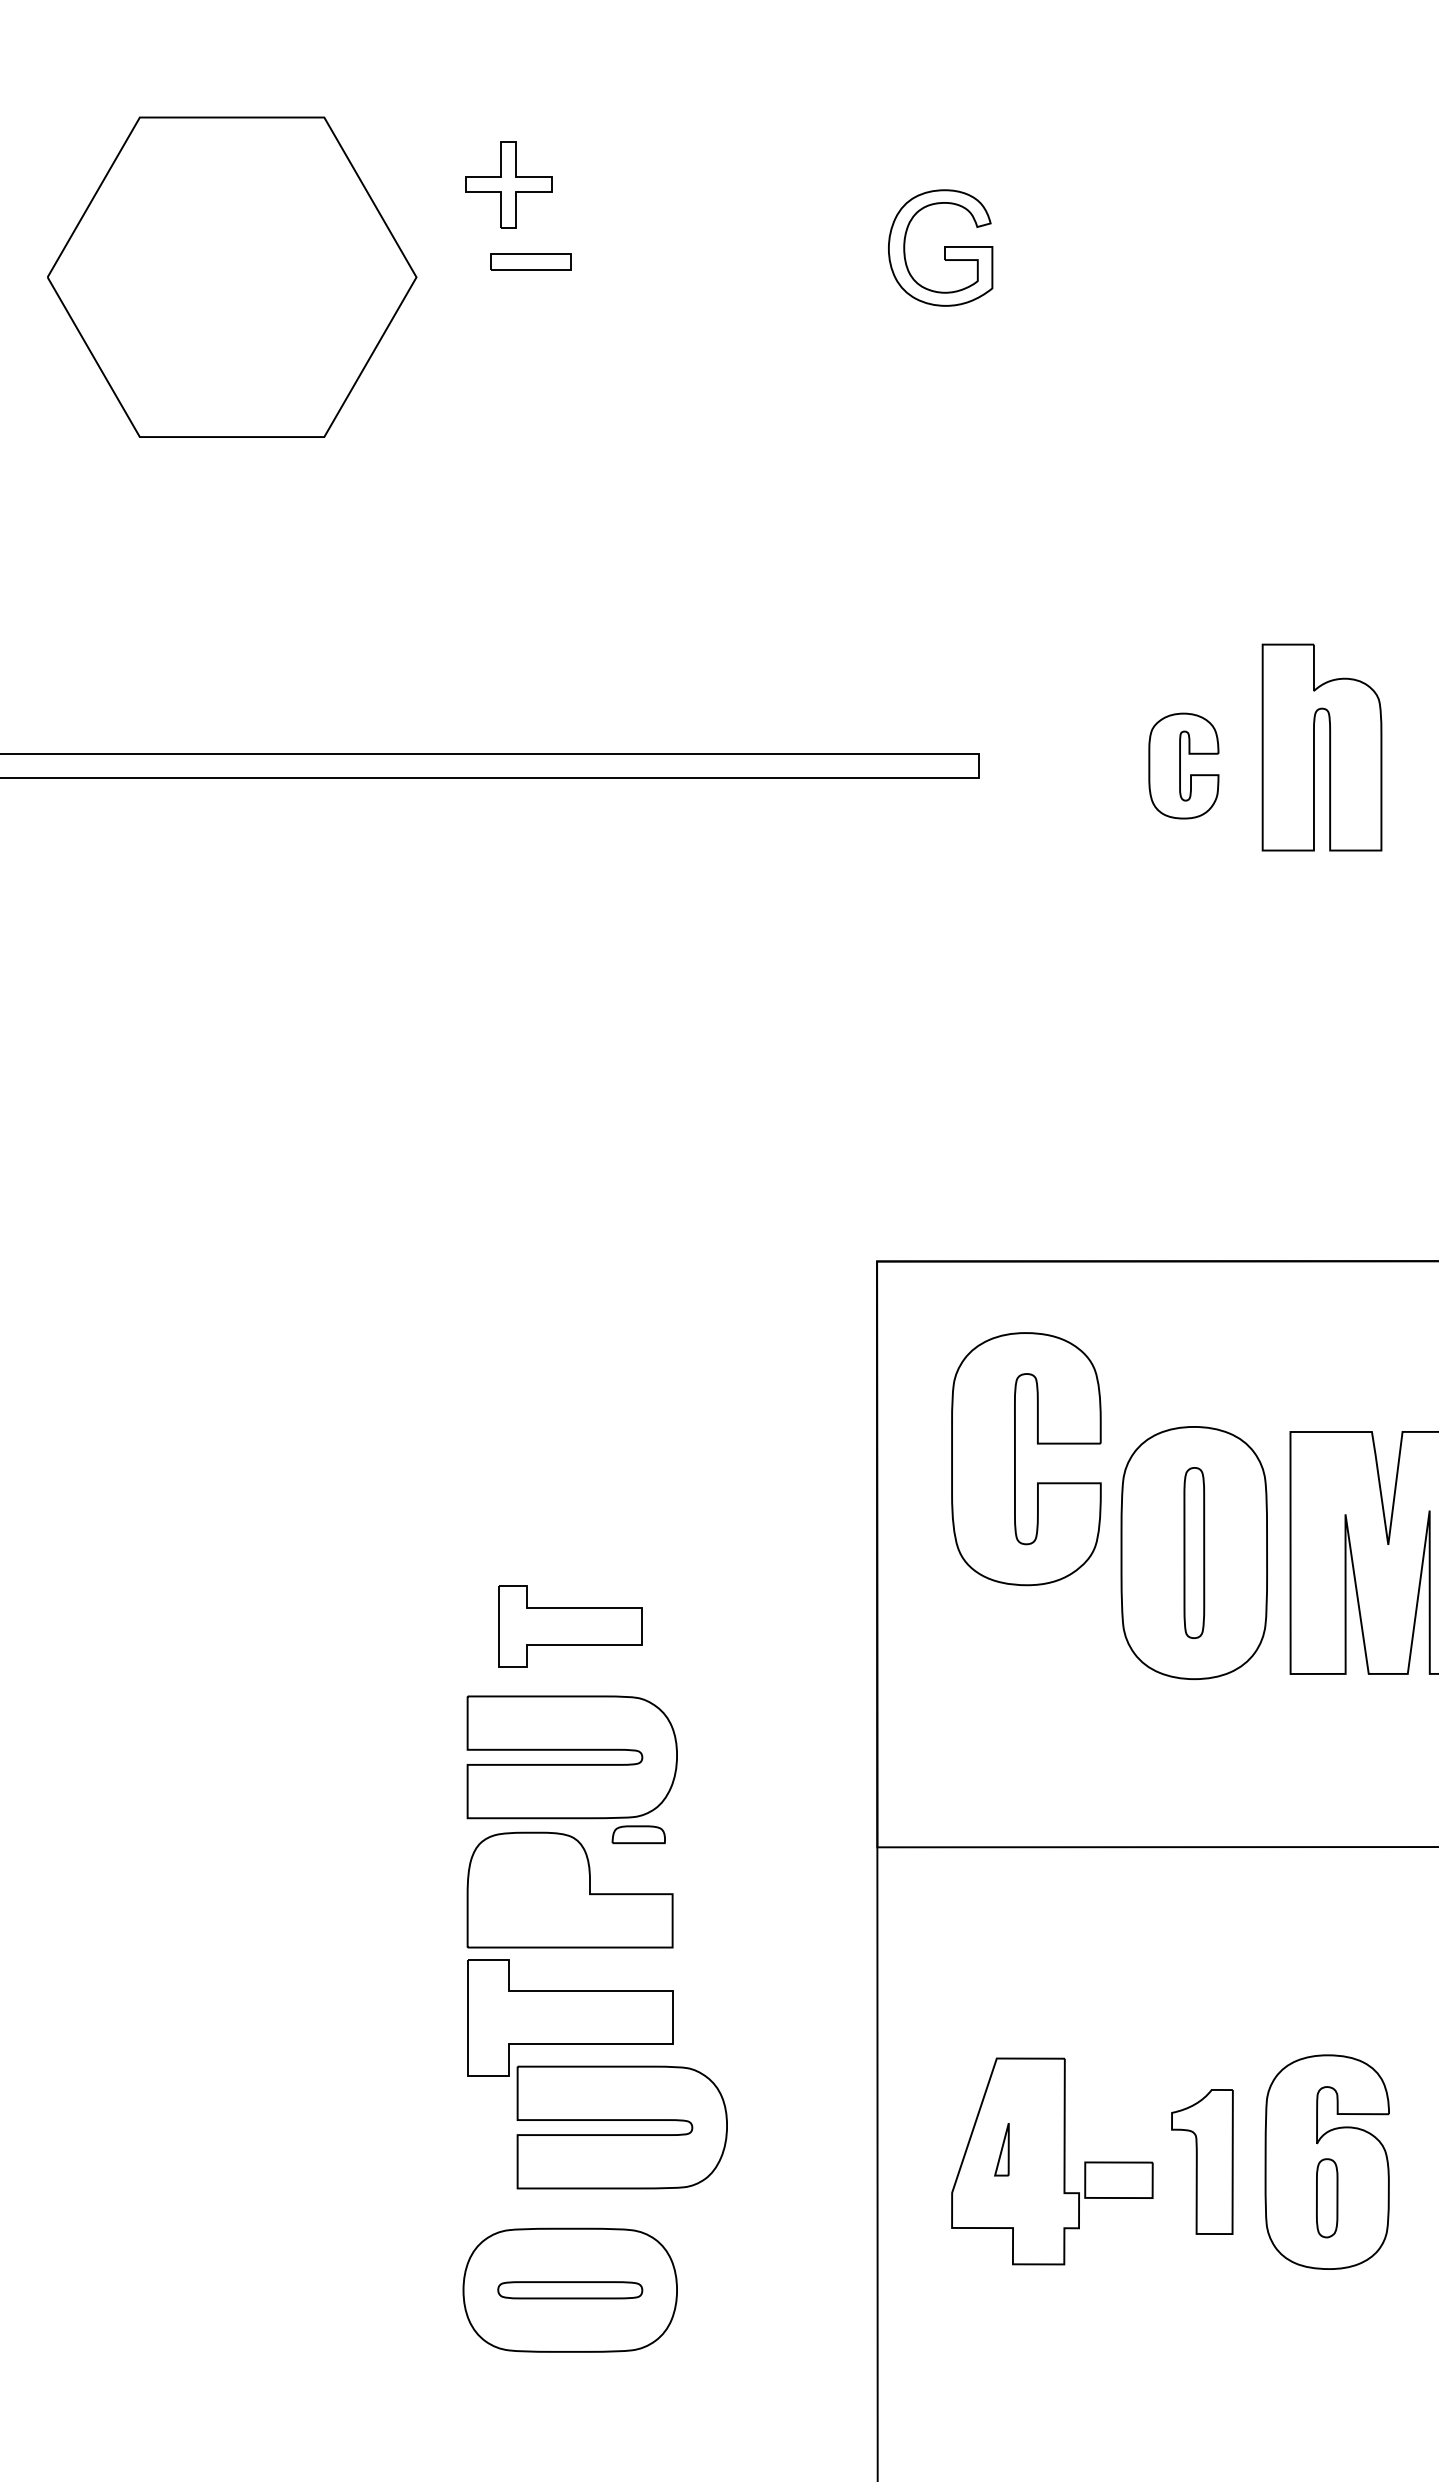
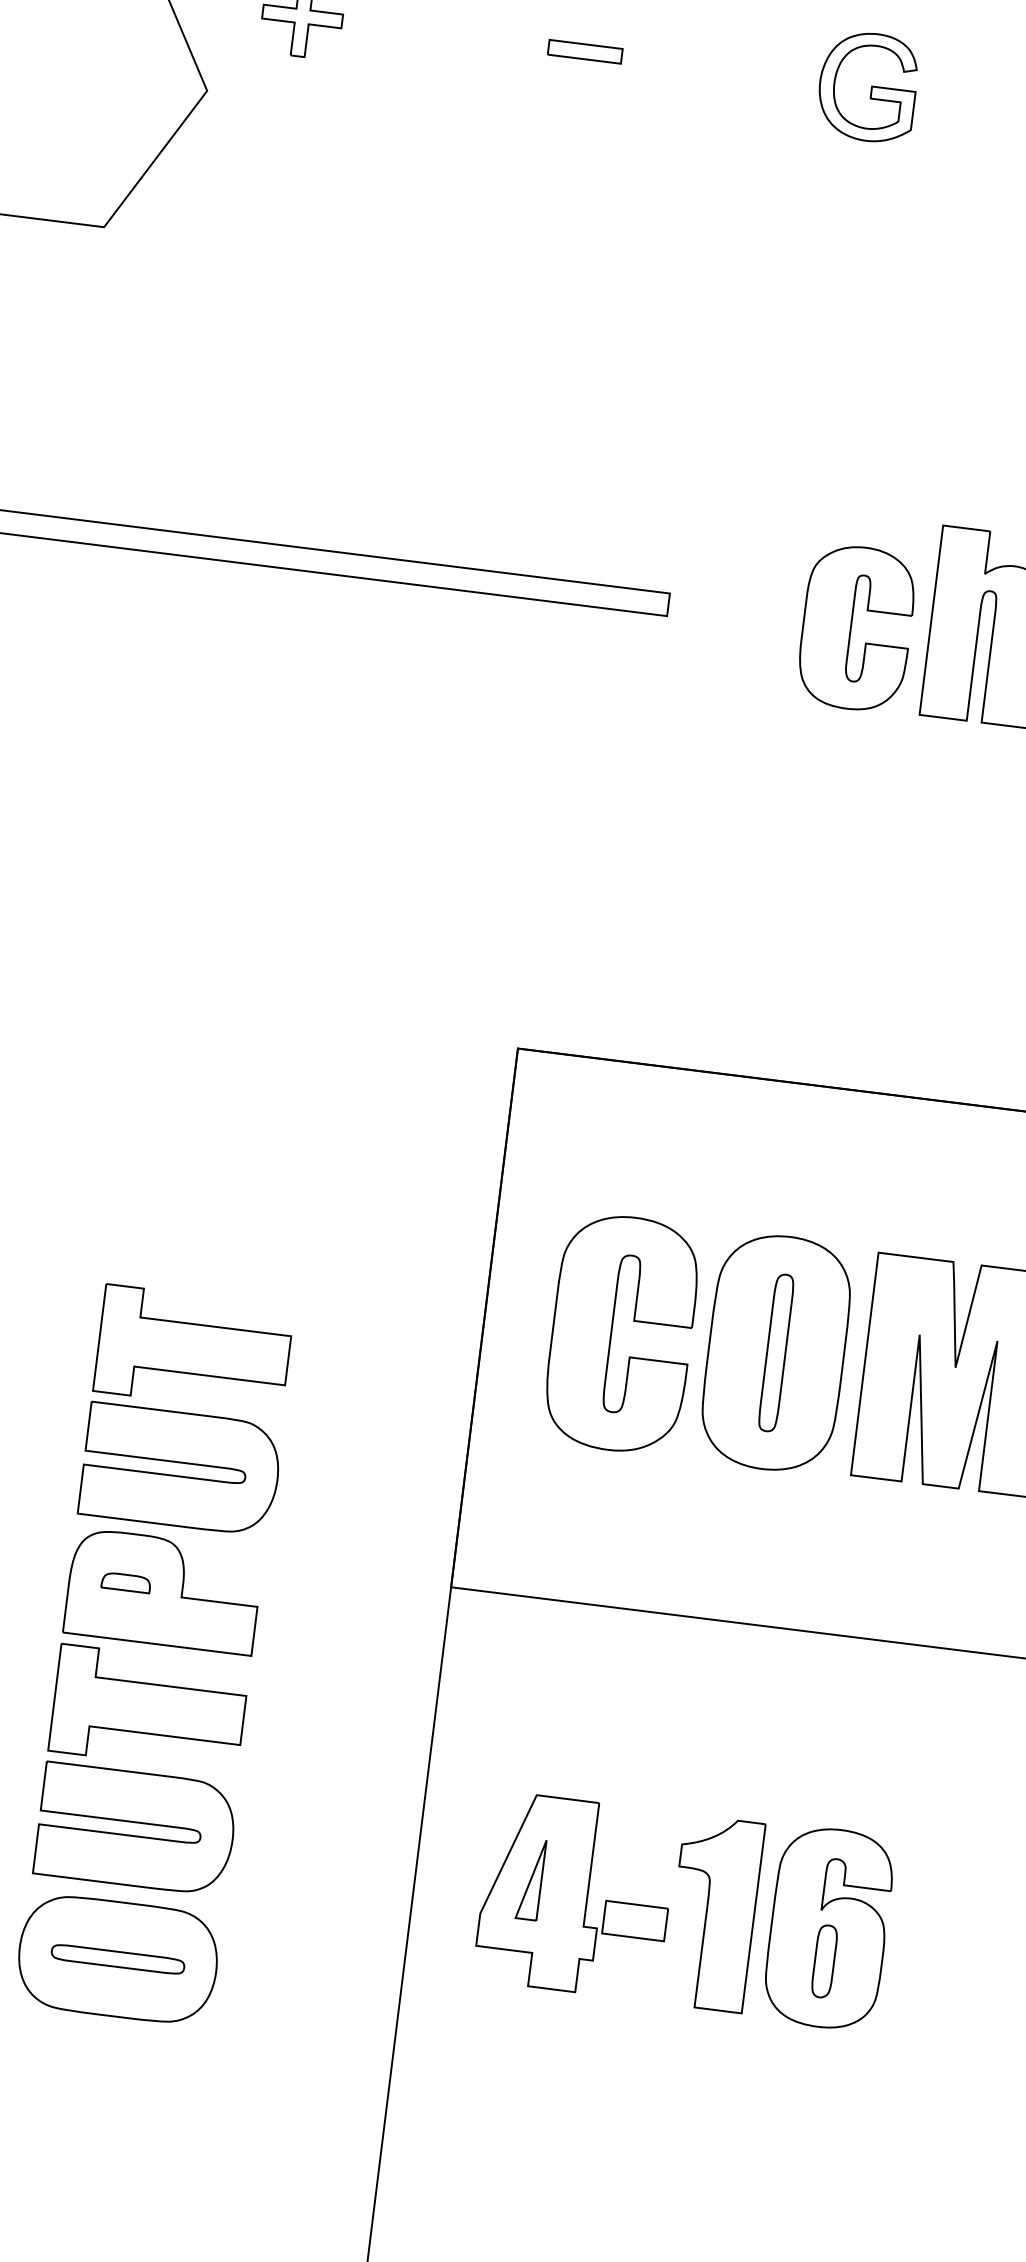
part: (940, 247) -> (867, 86), moved
part: (530, 261) -> (584, 51), moved
part: (1183, 765) -> (856, 627), size x1.67
part: (1015, 1459) -> (611, 1332), moved
part: (570, 1626) -> (194, 1349), size x1.43
part: (638, 1834) -> (125, 1582), moved
part: (621, 2120) -> (136, 1822), moved
part: (1001, 2149) -> (530, 1879), size x1.67
part: (1202, 2161) -> (714, 1913), size x1.43

